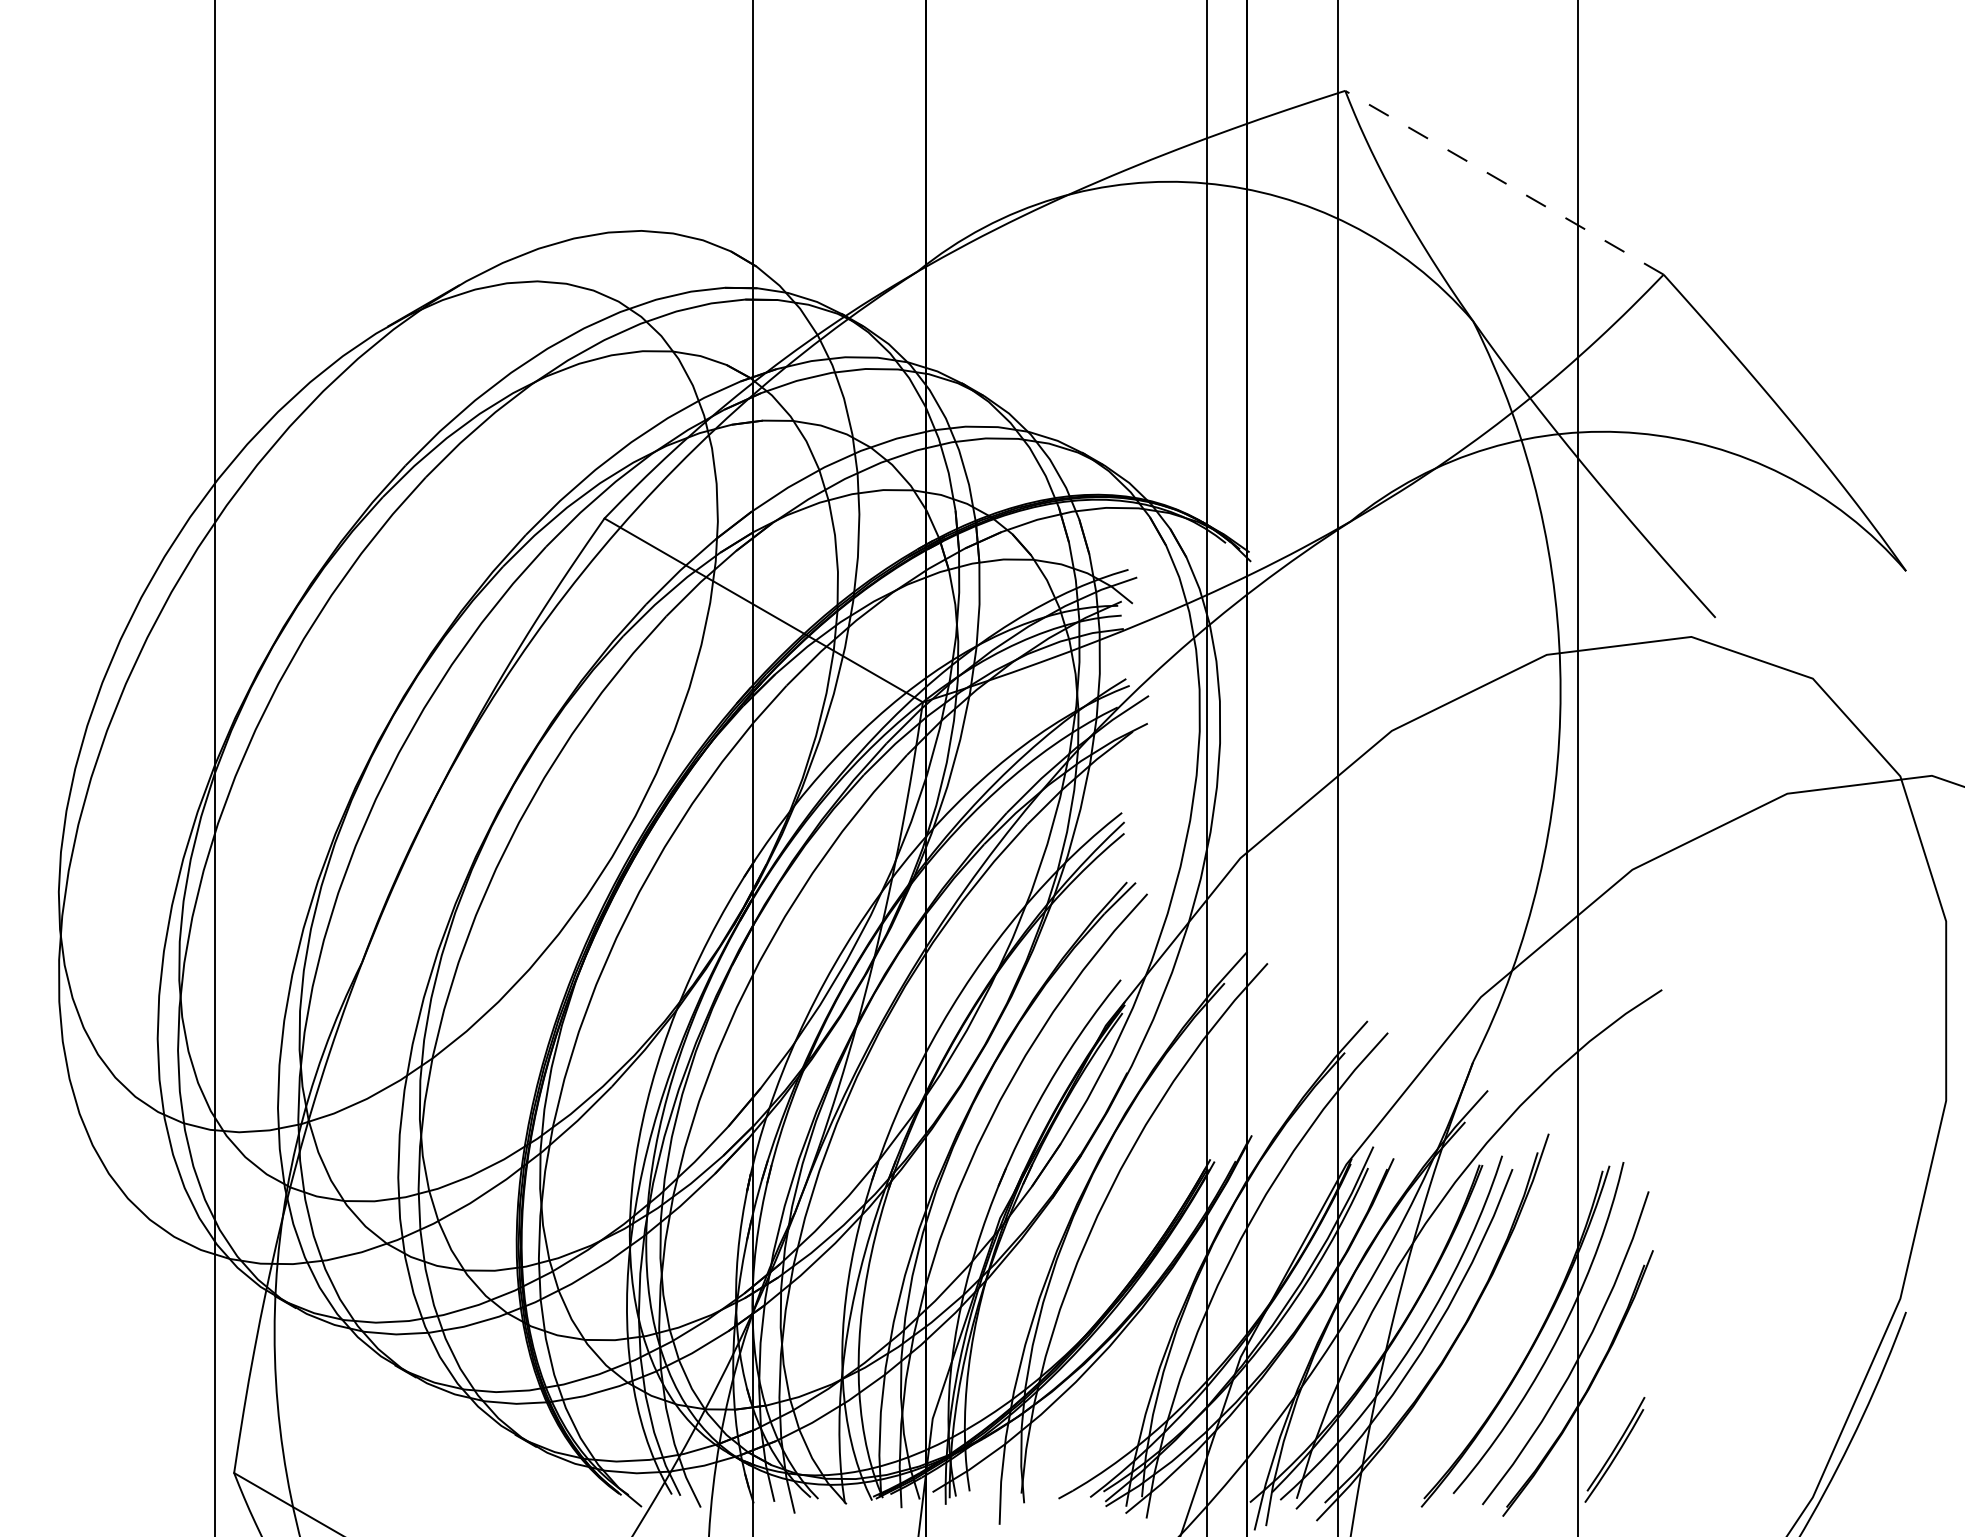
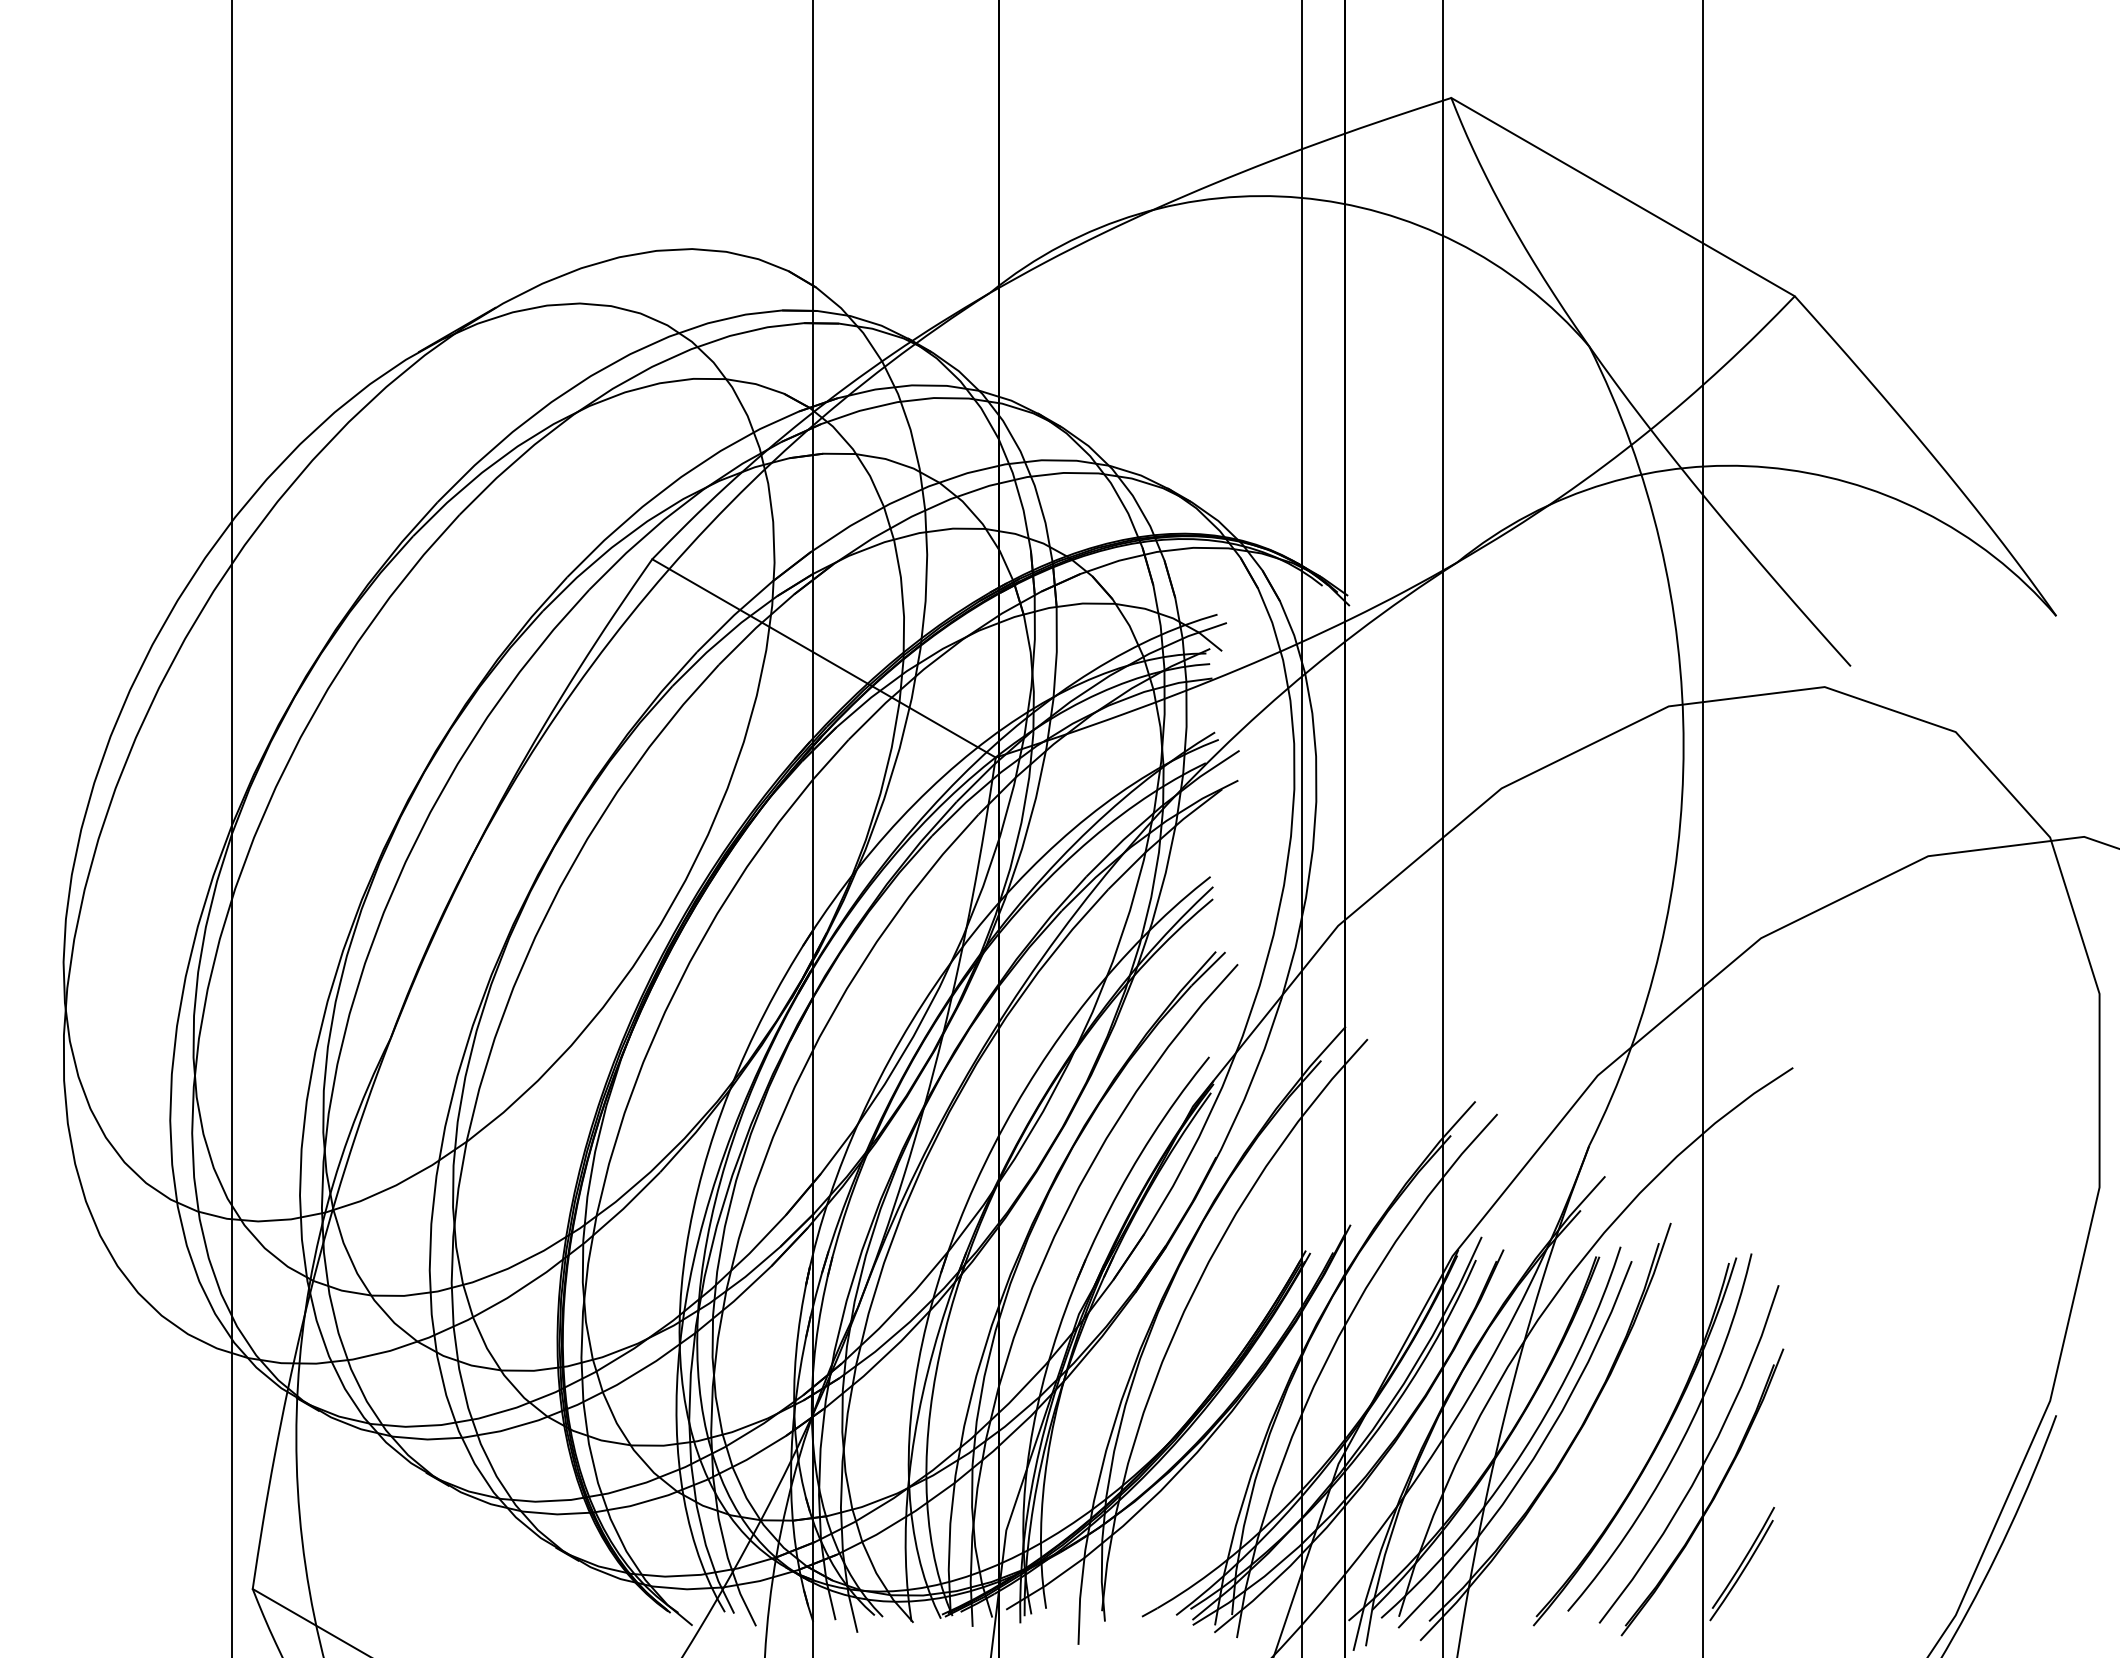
line: (1503, 182) -> (1622, 196), dashed -> solid

